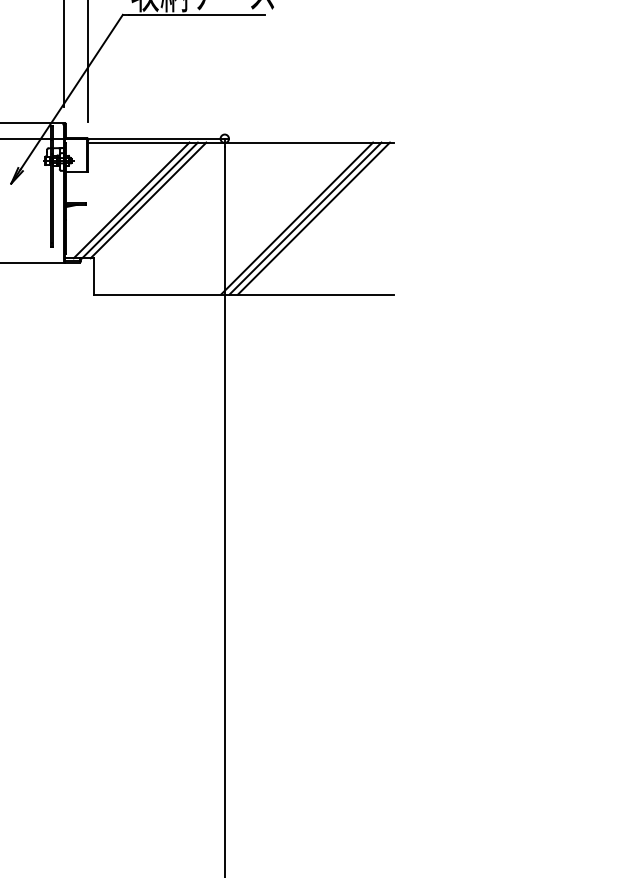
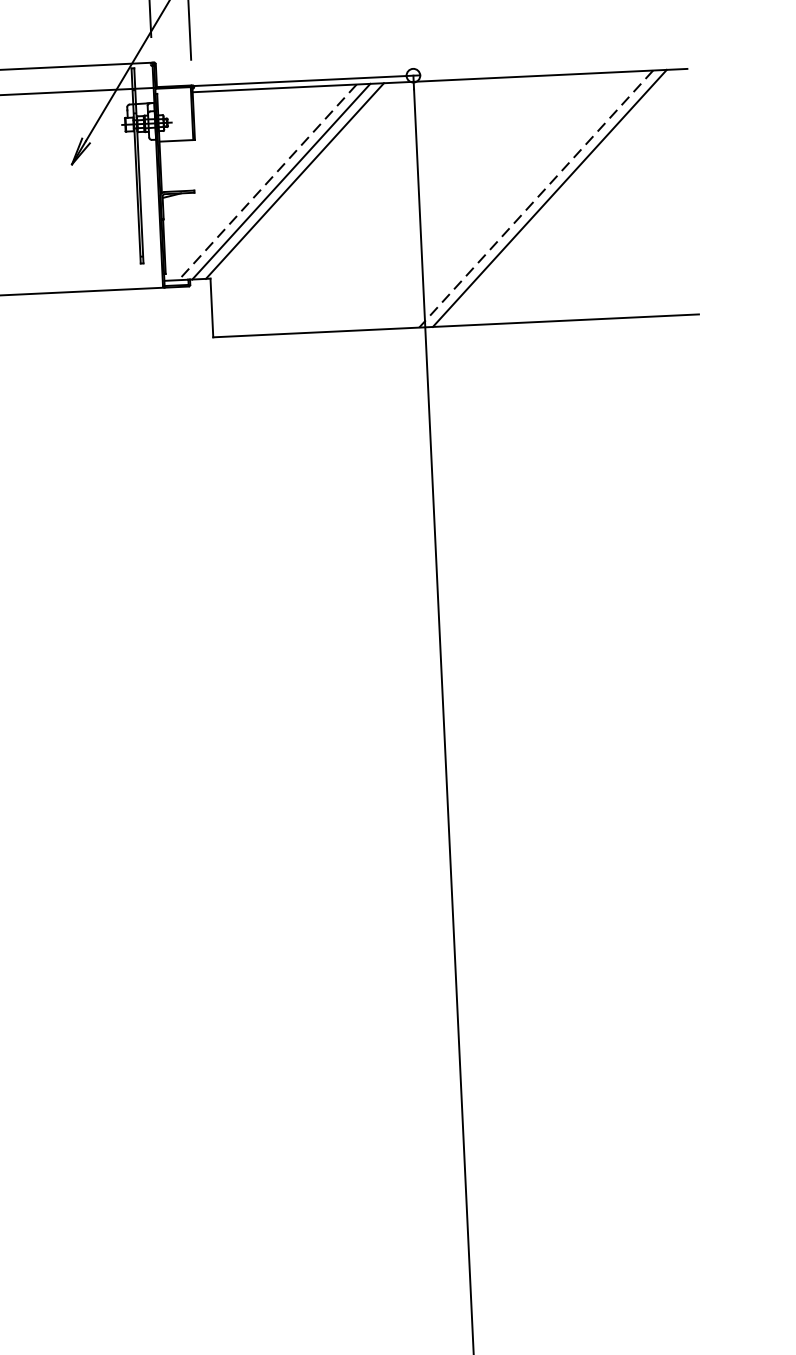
line: (131, 200) -> (267, 182), solid -> dashed
line: (297, 218) -> (536, 198), solid -> dashed
line: (313, 218) -> (562, 197), removed

